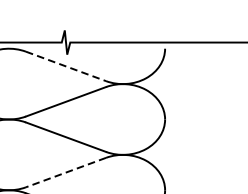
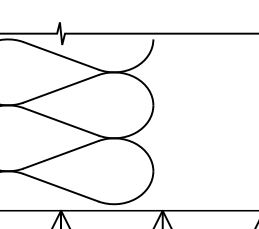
line: (66, 65) -> (61, 55), dashed -> solid
line: (66, 172) -> (61, 154), dashed -> solid

